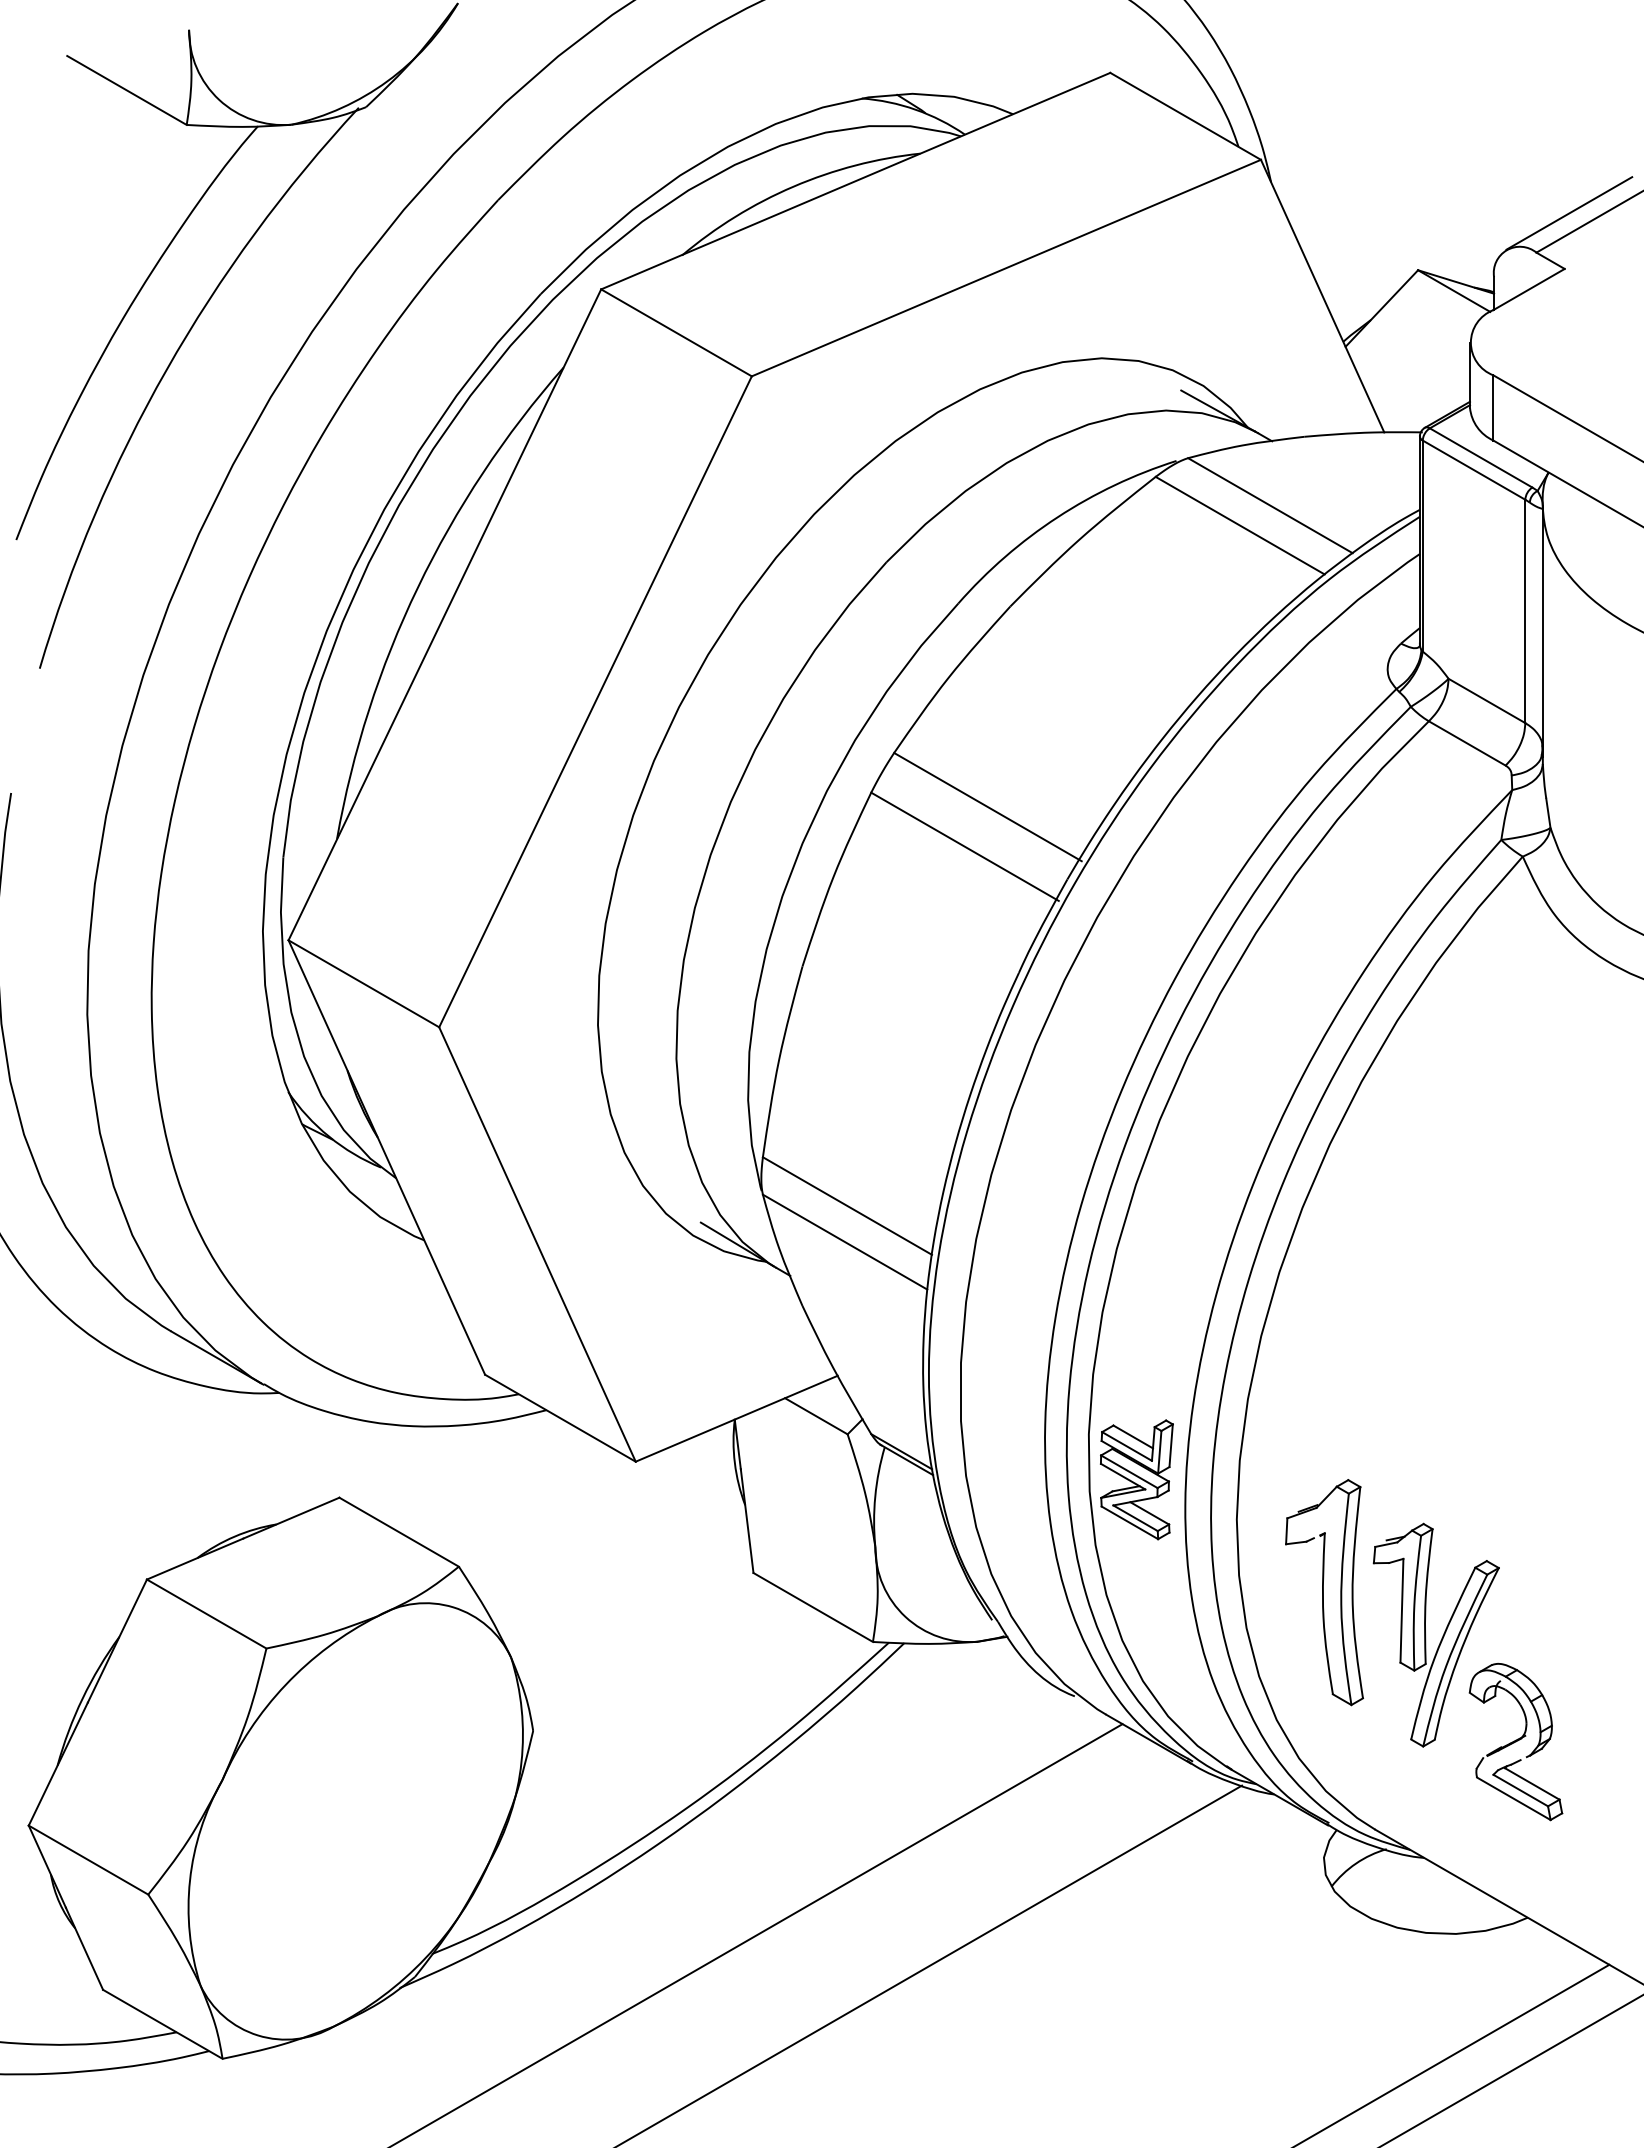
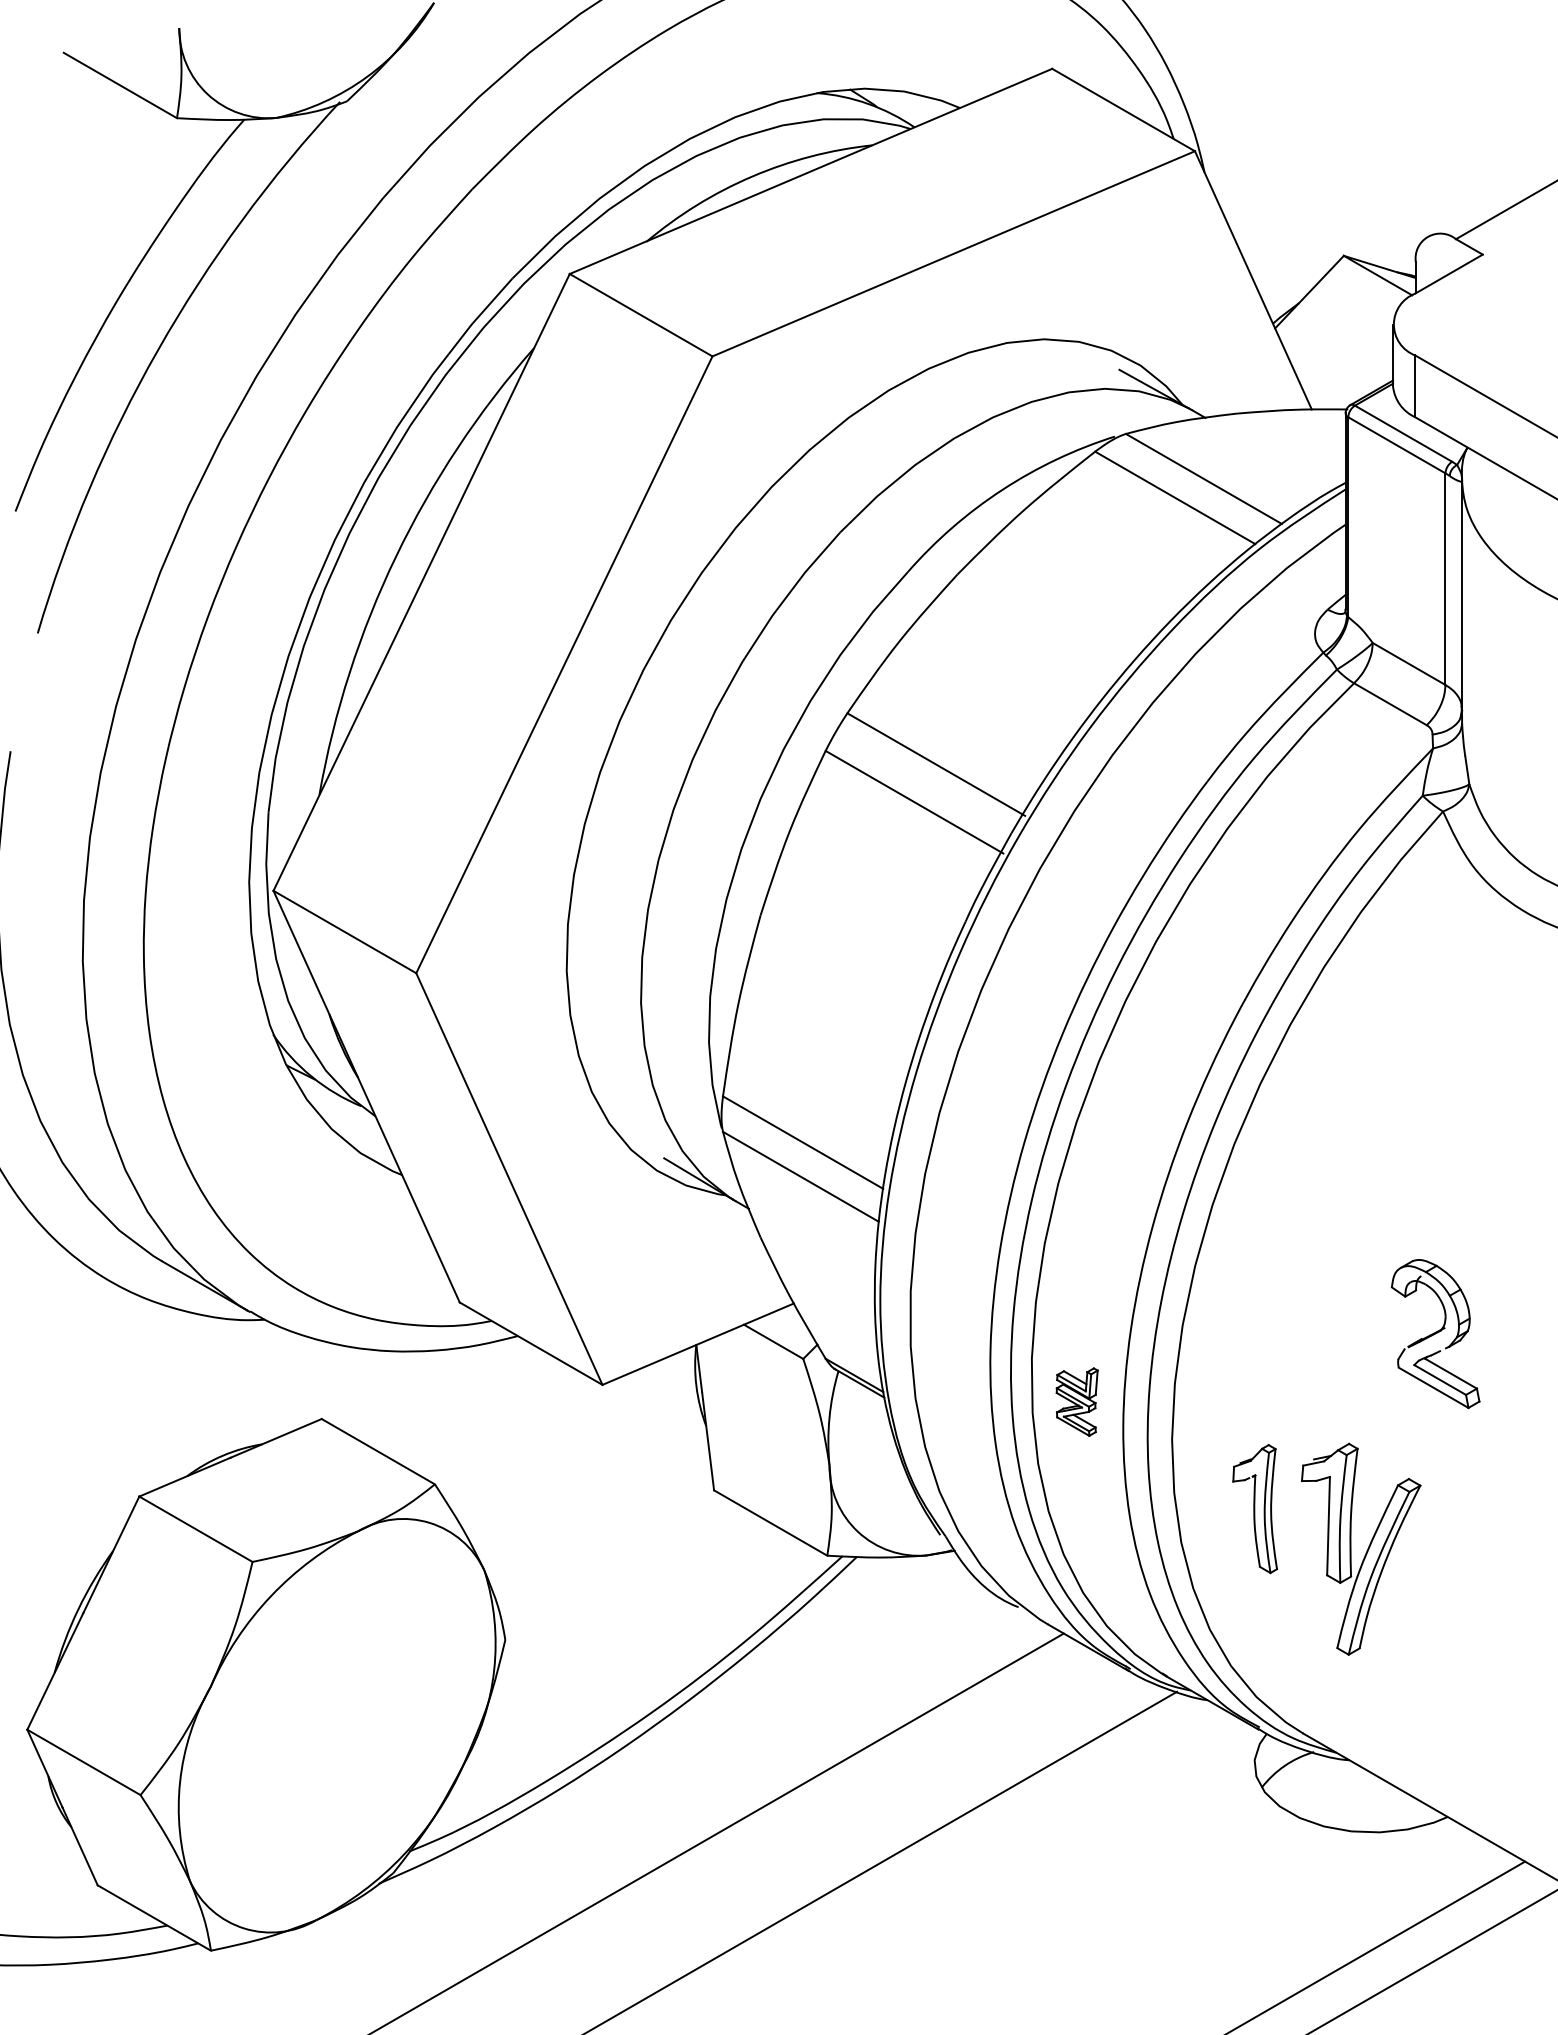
line: (1569, 213) -> (1487, 202), removed
part: (1136, 1479) -> (1077, 1401), size x0.6
part: (1324, 1592) -> (1255, 1508), size x0.6
part: (1515, 1742) -> (1435, 1334), moved

